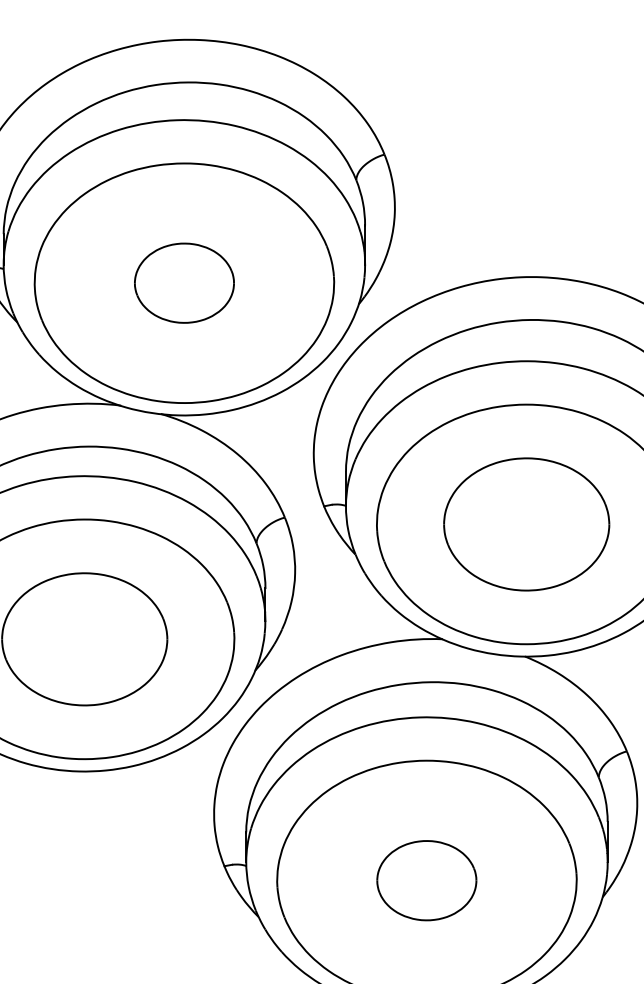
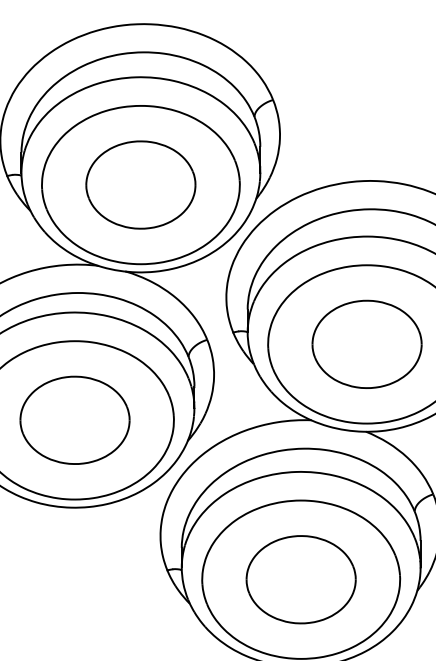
part: (183, 282) -> (140, 184), size x1.67
part: (425, 880) -> (300, 579), size x1.67

